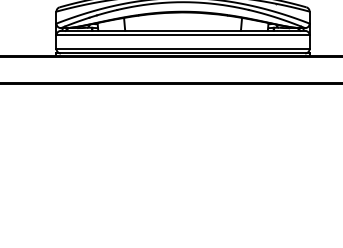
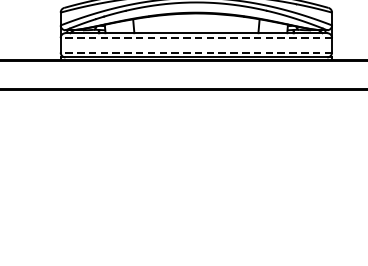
line: (183, 35) -> (196, 38), solid -> dashed
line: (183, 48) -> (196, 52), solid -> dashed

